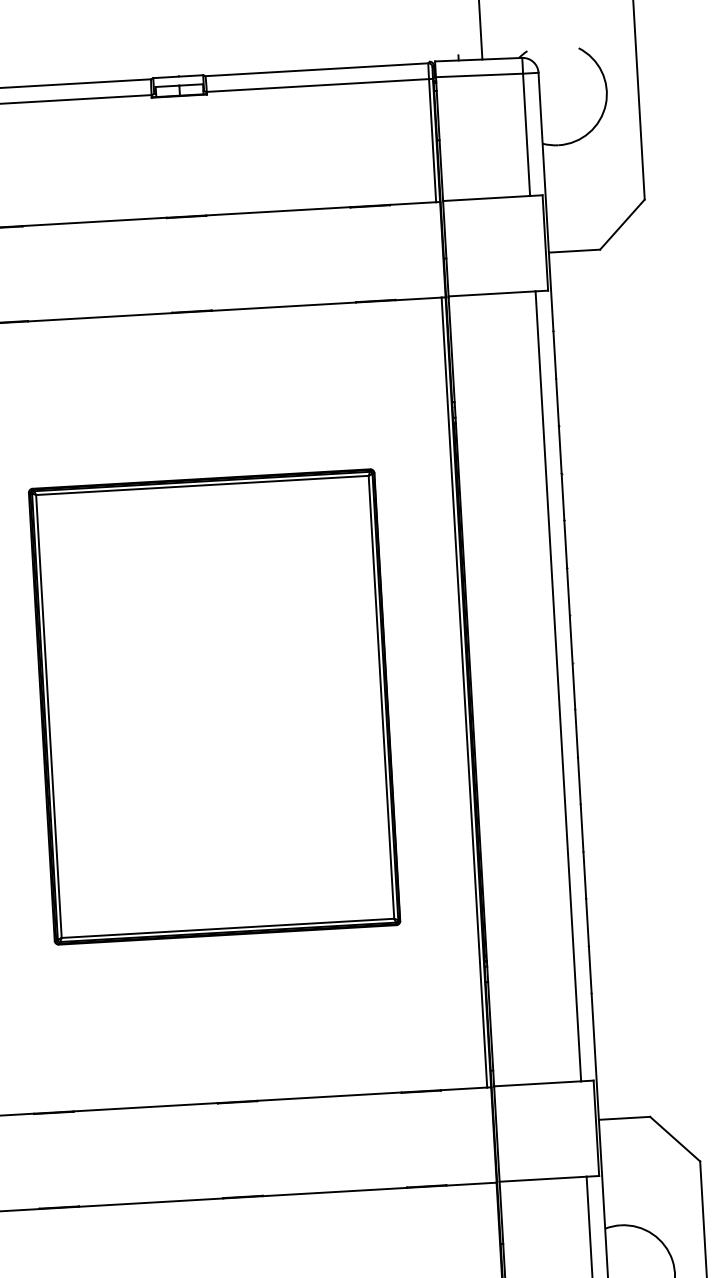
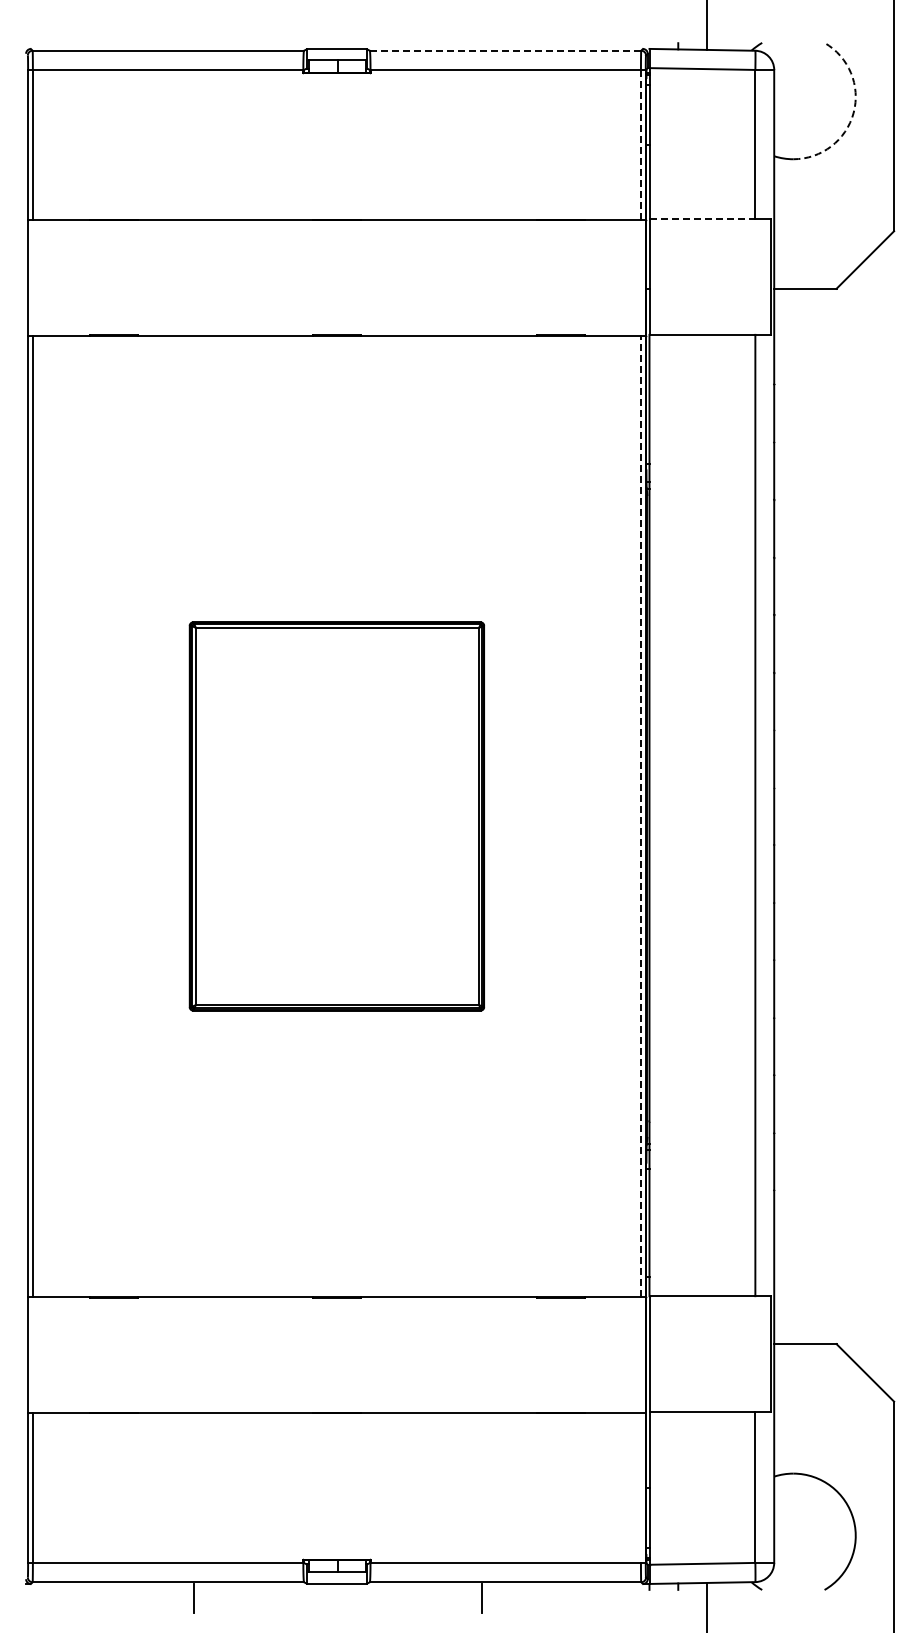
line: (316, 69) -> (505, 50), solid -> dashed
arc: (605, 104) -> (853, 113), solid -> dashed
line: (432, 140) -> (640, 144), solid -> dashed
line: (486, 198) -> (702, 218), solid -> dashed
line: (464, 692) -> (640, 816), solid -> dashed
part: (214, 707) -> (336, 816), size x0.7

